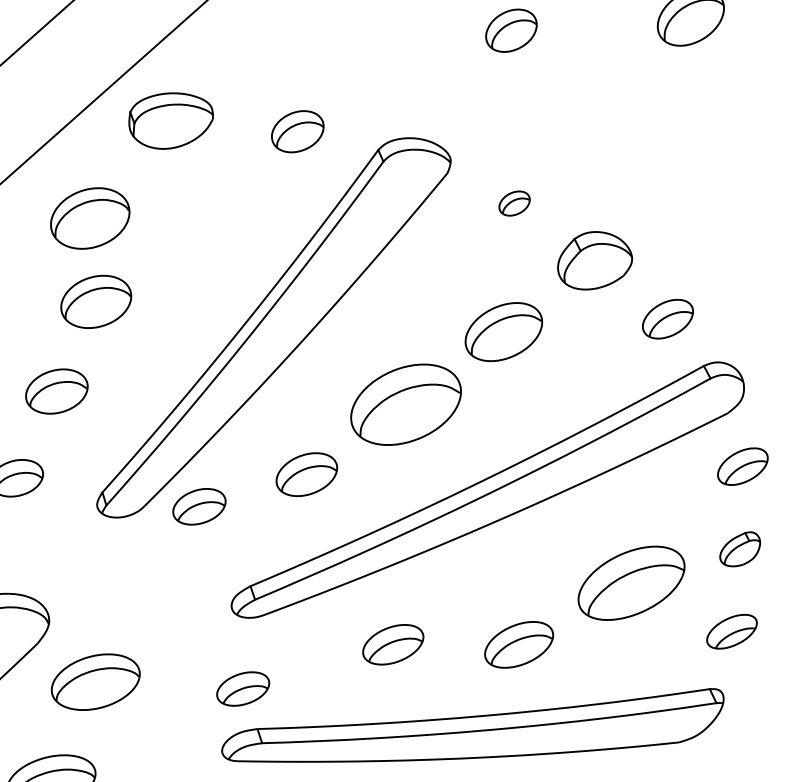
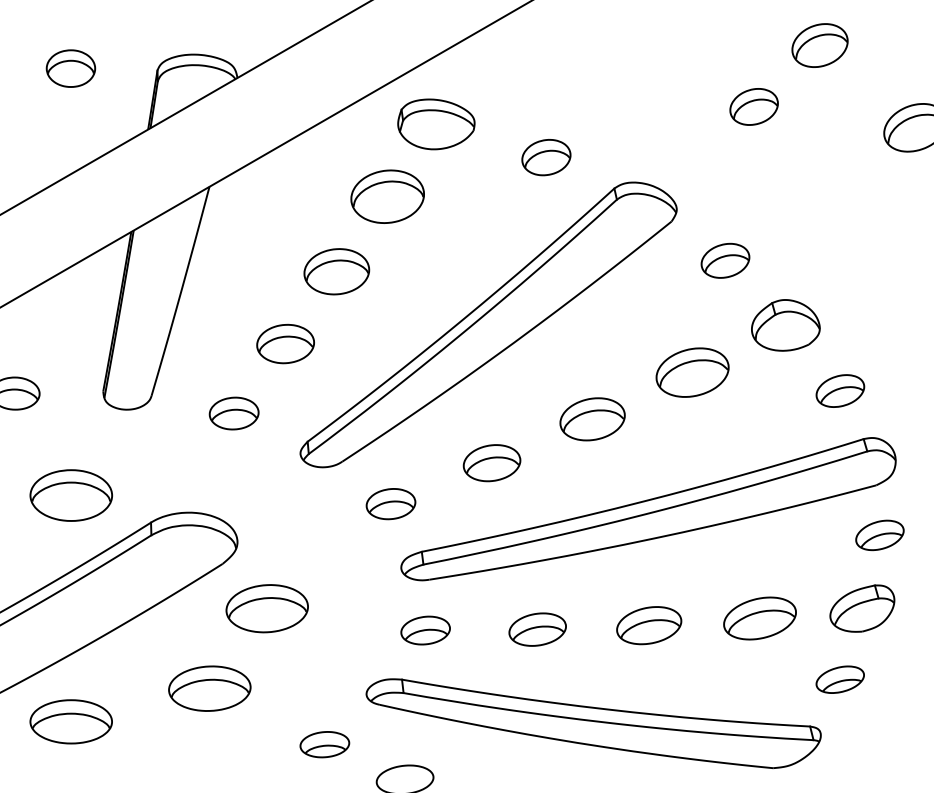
part: (514, 203) -> (725, 260), size x1.67
part: (89, 218) -> (387, 196), moved
part: (405, 405) -> (592, 419), size x0.62
part: (198, 507) -> (390, 504), moved
part: (740, 549) -> (862, 608), size x1.67
part: (630, 583) -> (759, 618), size x0.71
part: (519, 644) -> (649, 625), moved
part: (243, 688) -> (425, 630), moved

